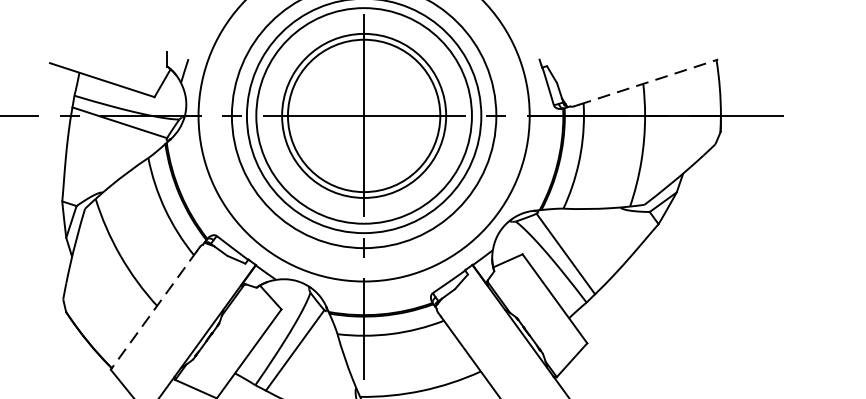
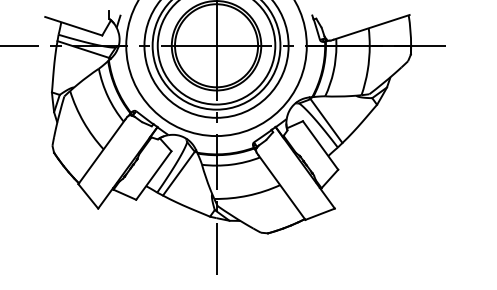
line: (650, 82) -> (372, 27), dashed -> solid
line: (153, 311) -> (101, 152), dashed -> solid

